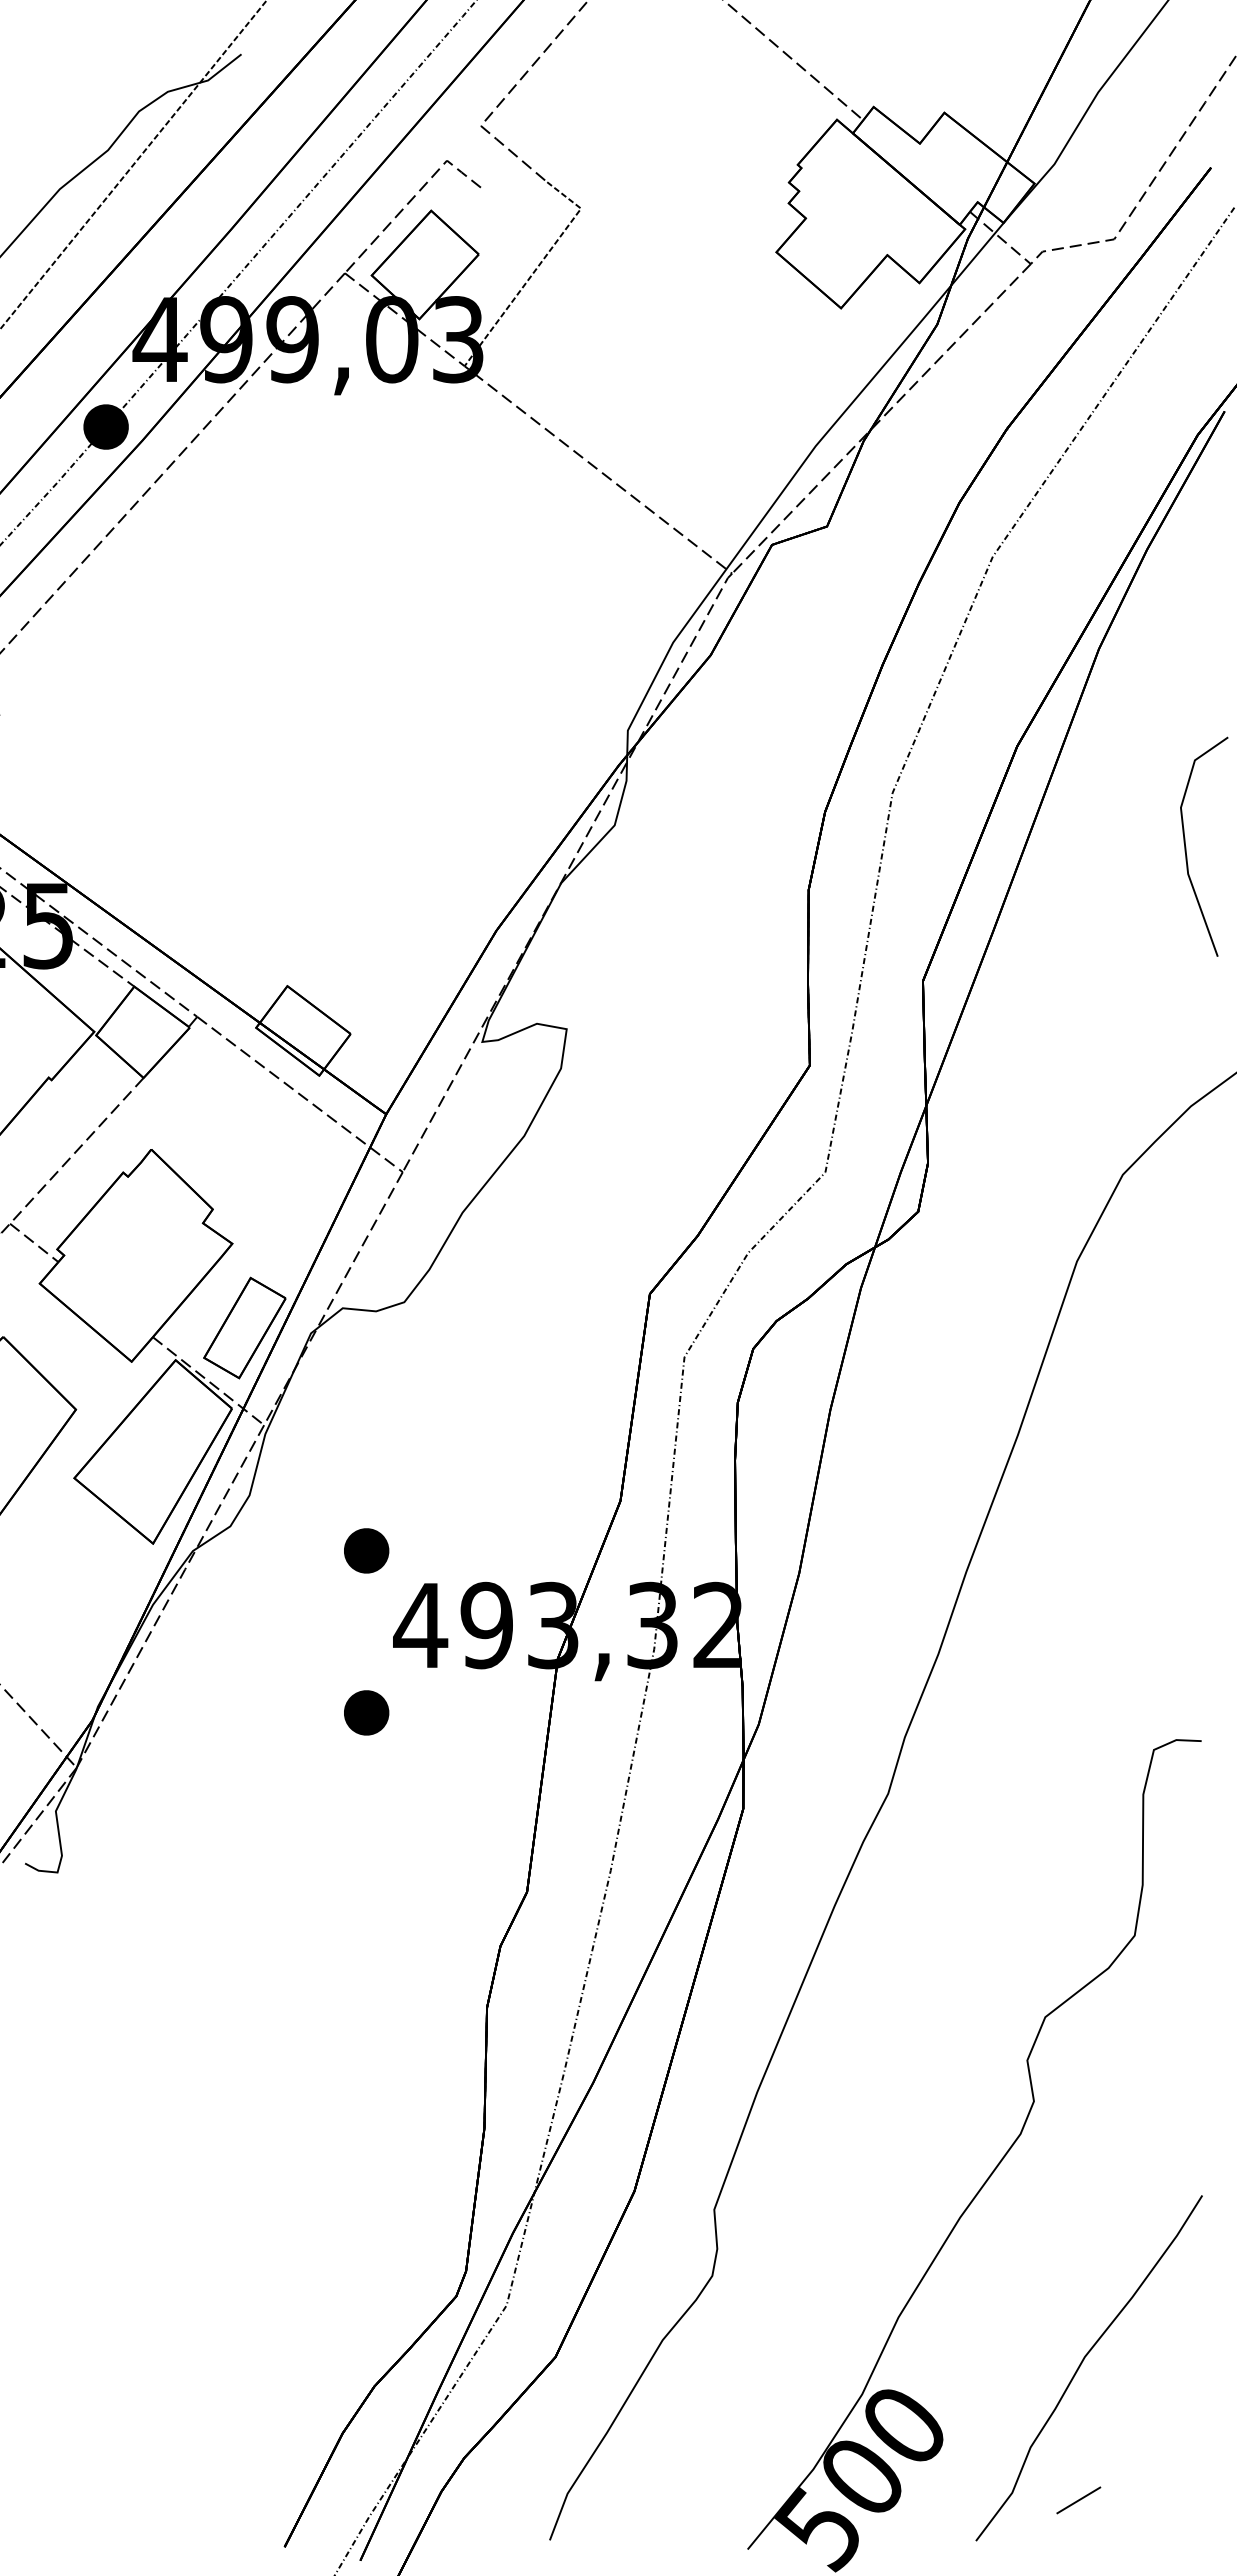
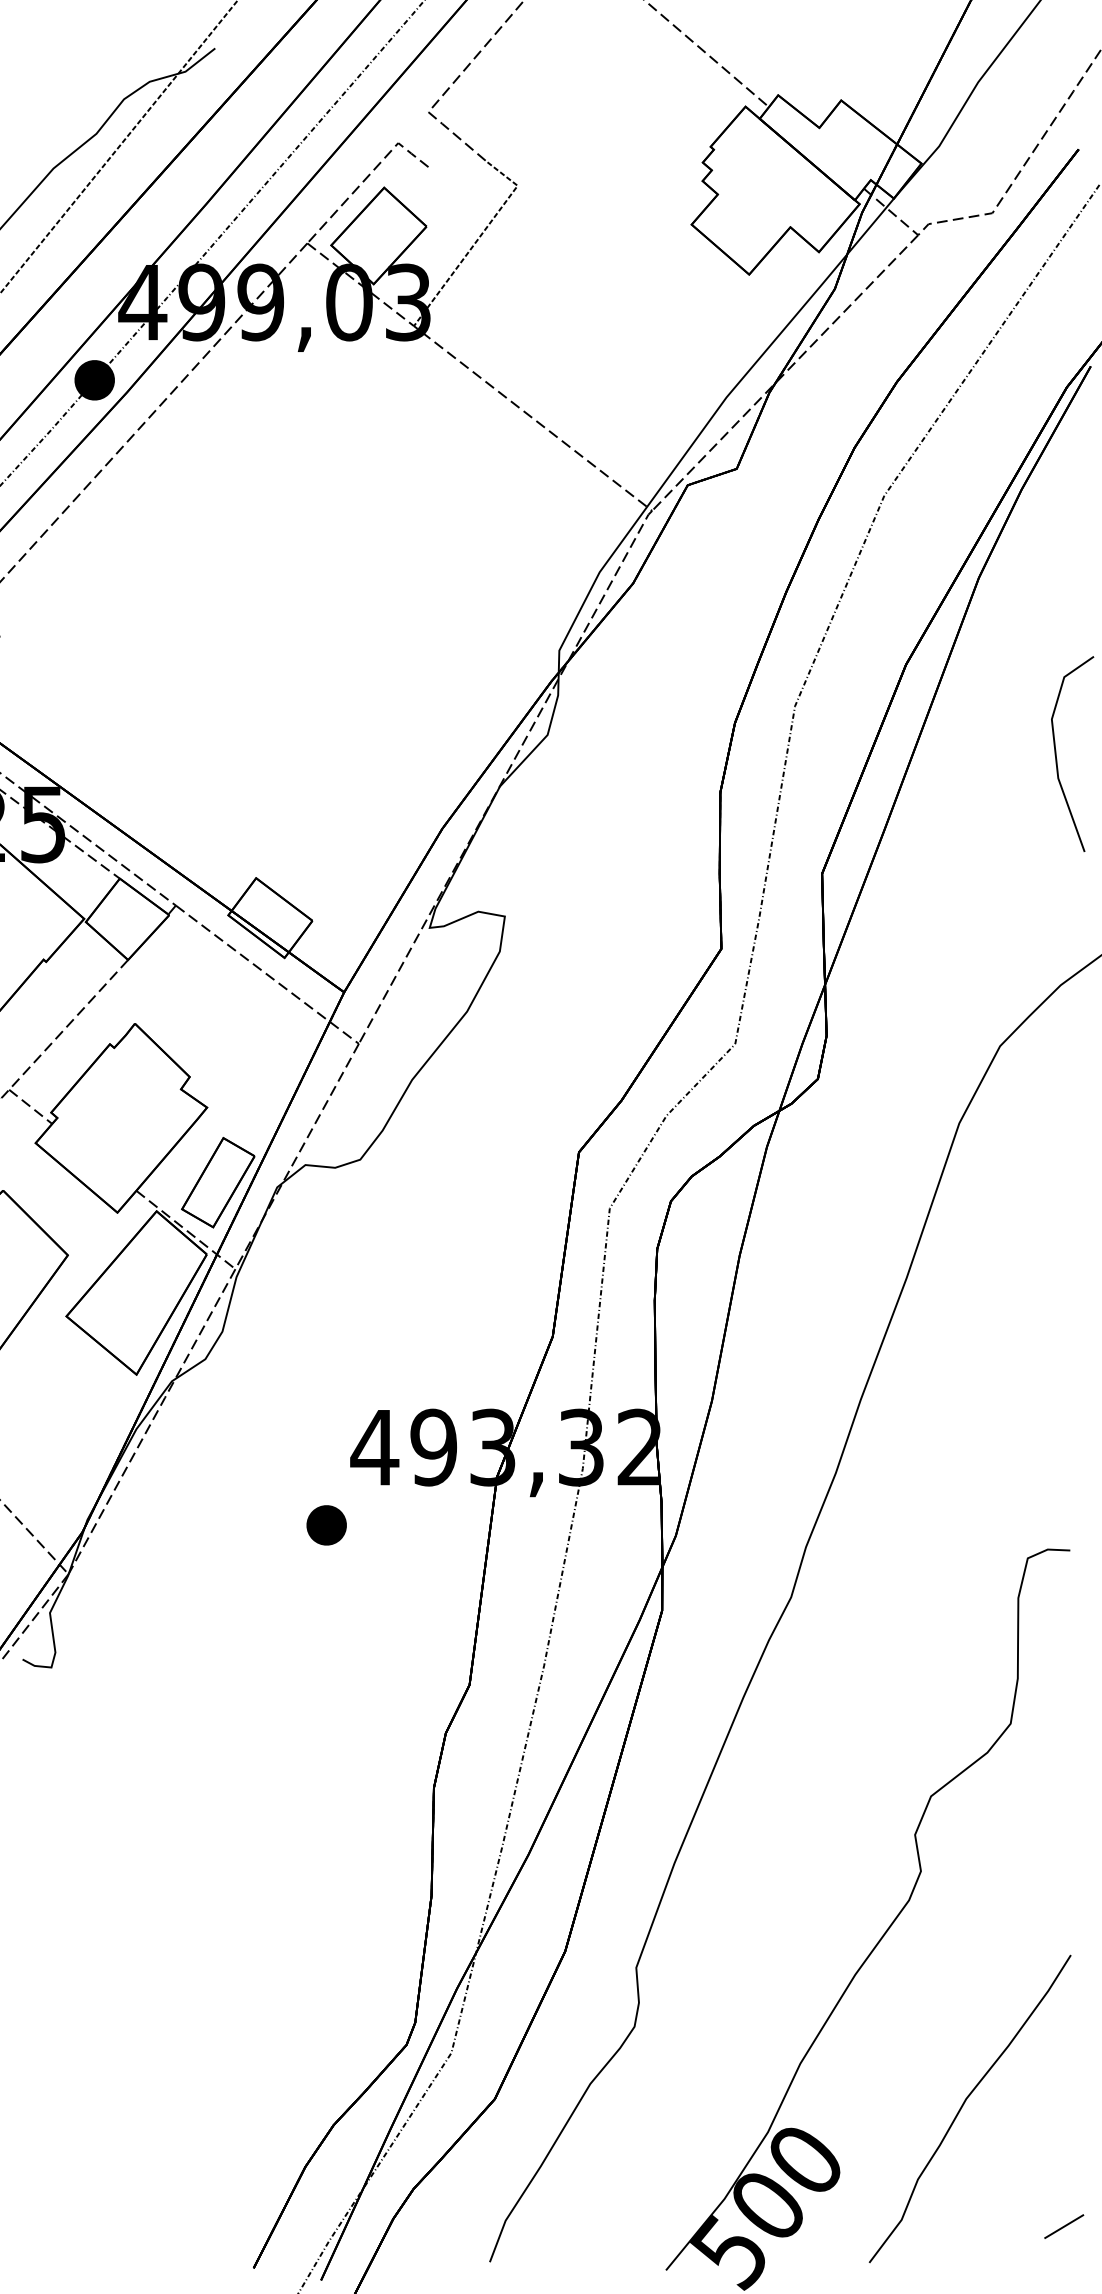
part: (366, 1550) -> (326, 1380), removed
line: (1078, 2500) -> (1063, 2226), moved

